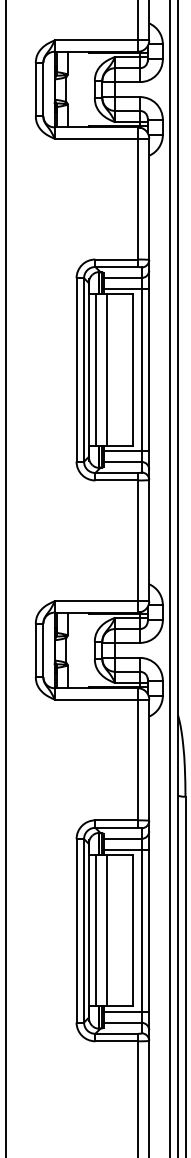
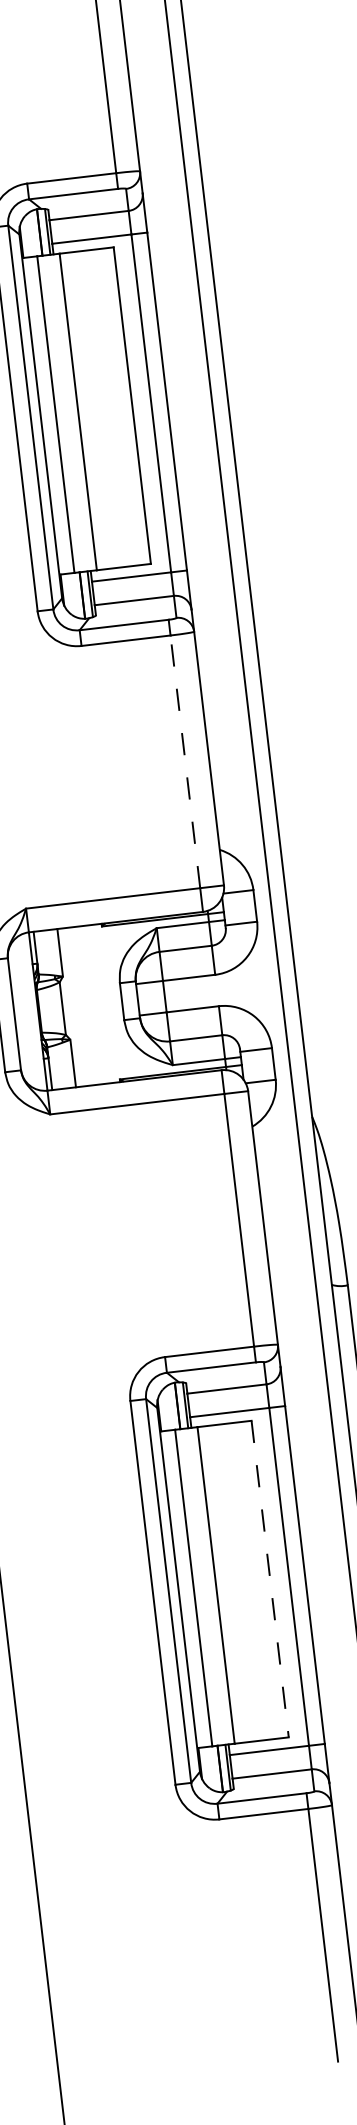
line: (137, 540) -> (184, 761), solid -> dashed
line: (132, 930) -> (269, 1578), solid -> dashed

